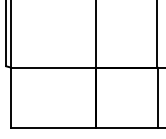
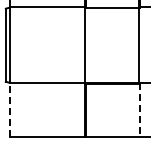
line: (11, 97) -> (10, 109), solid -> dashed
line: (157, 97) -> (139, 109), solid -> dashed

